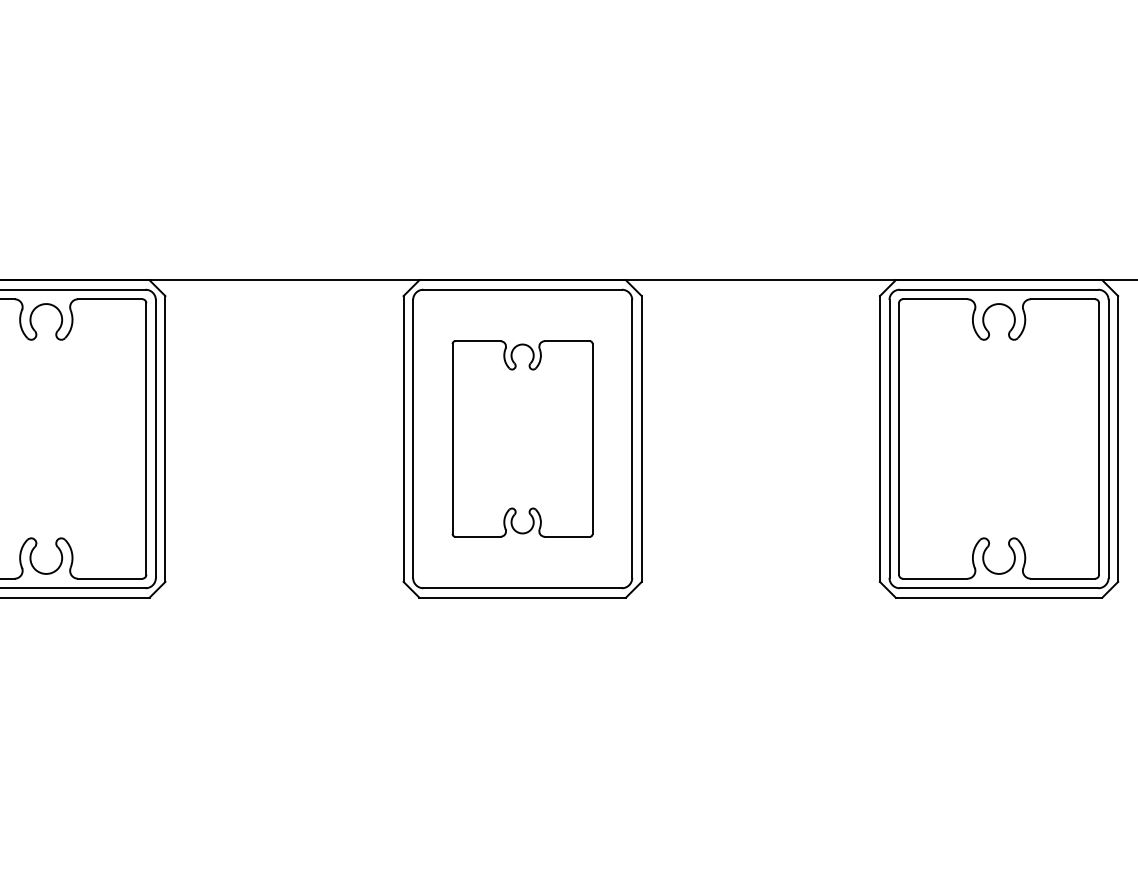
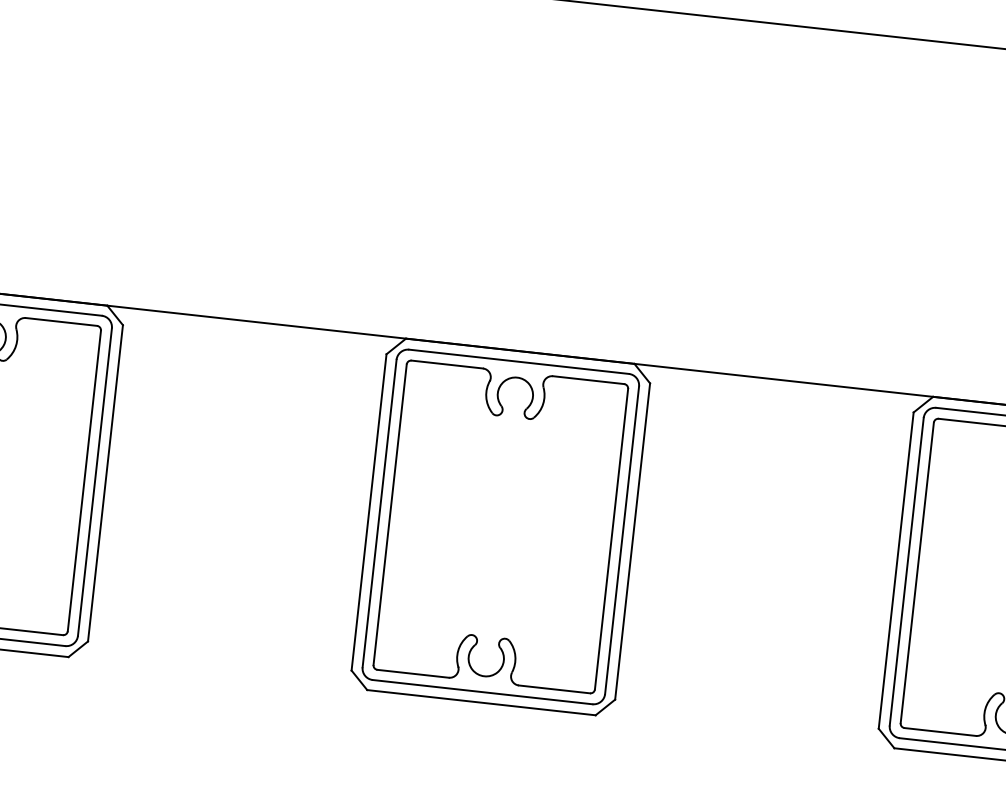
part: (522, 438) -> (500, 526), size x1.43

